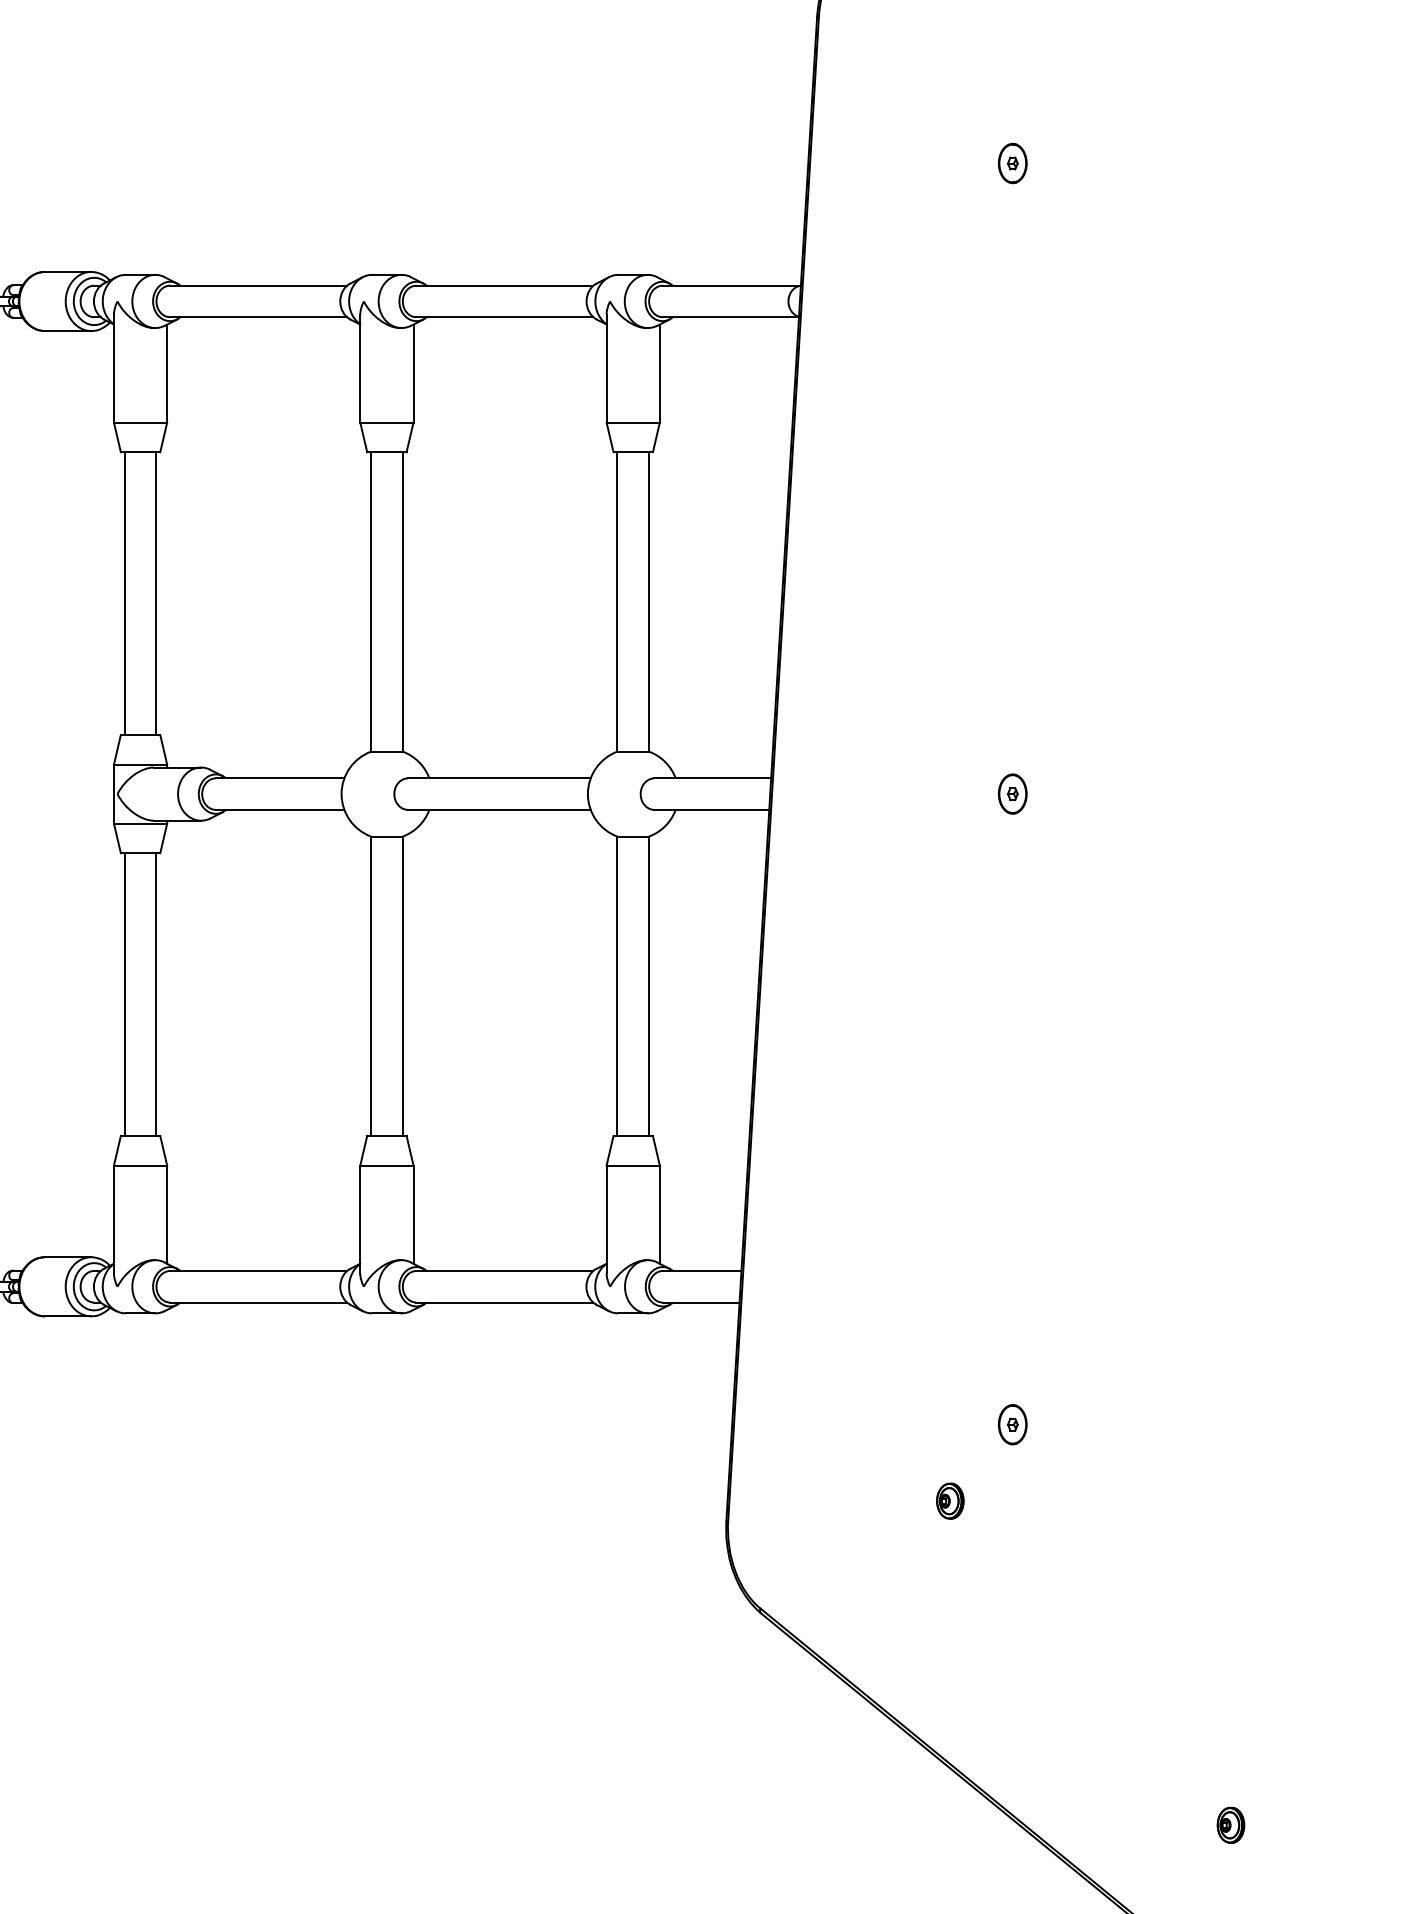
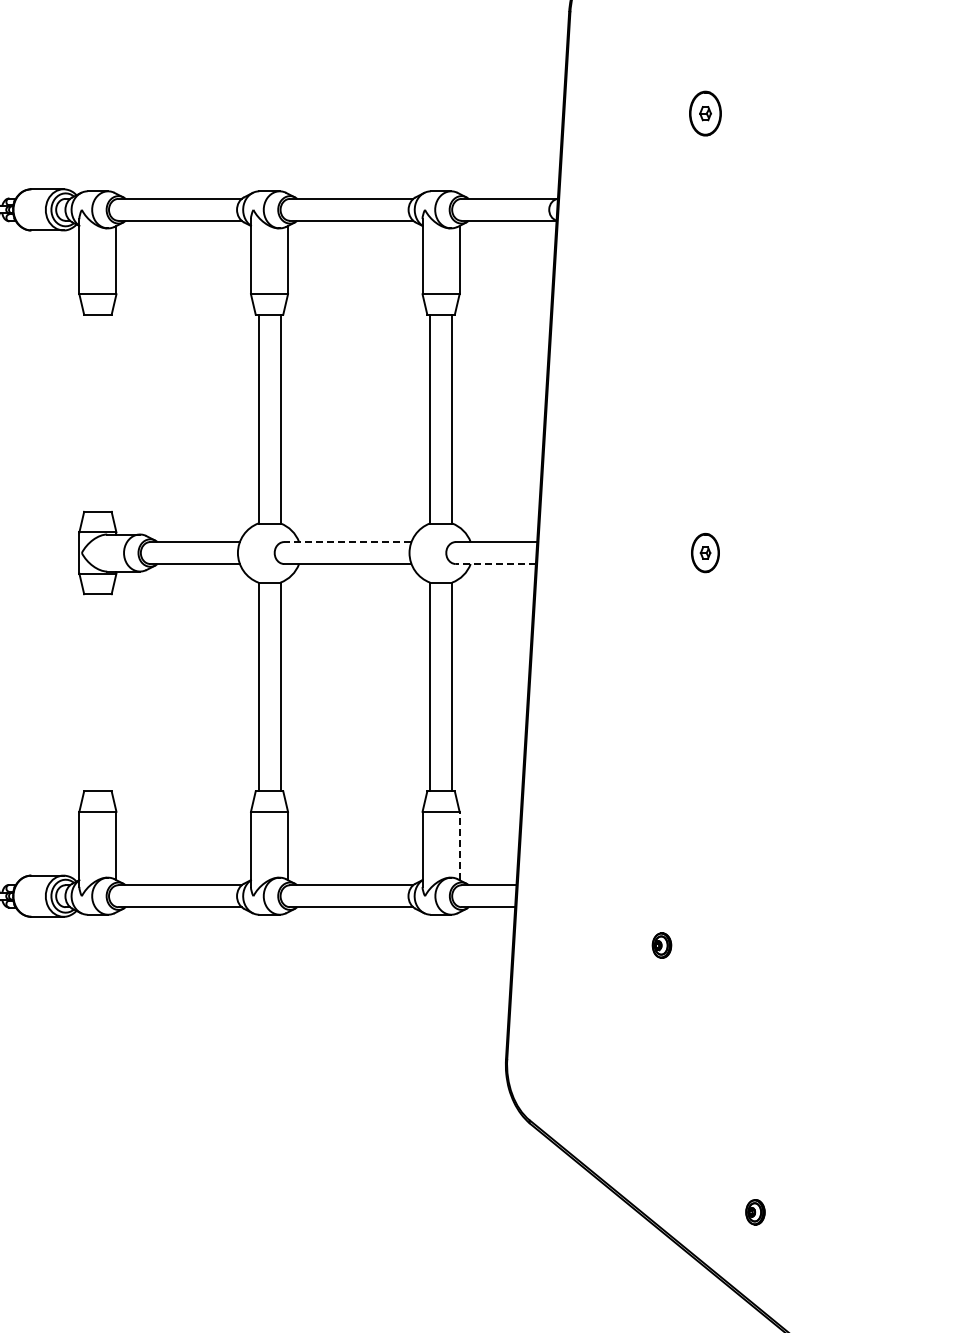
part: (1012, 163) -> (705, 113), size x1.6
line: (124, 592) -> (86, 412), removed
line: (155, 592) -> (108, 412), removed
line: (498, 778) -> (347, 542), solid -> dashed
part: (1012, 793) -> (705, 552), size x1.4
line: (711, 810) -> (495, 564), solid -> dashed
line: (124, 994) -> (86, 692), removed
line: (155, 994) -> (108, 692), removed
line: (659, 1213) -> (459, 845), solid -> dashed
part: (1012, 1423) -> (705, 991), removed
part: (949, 1501) -> (661, 945), moved
part: (1231, 1825) -> (755, 1212), moved

